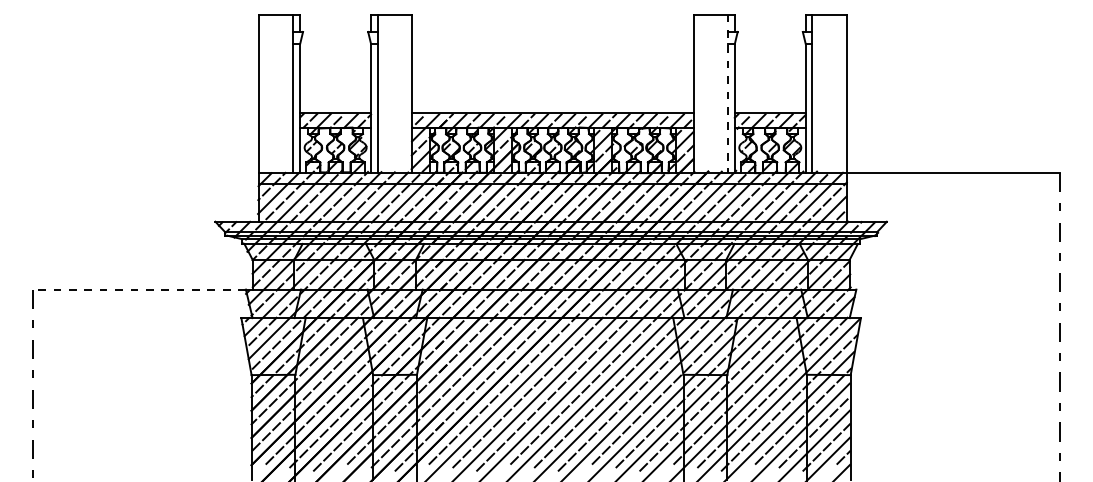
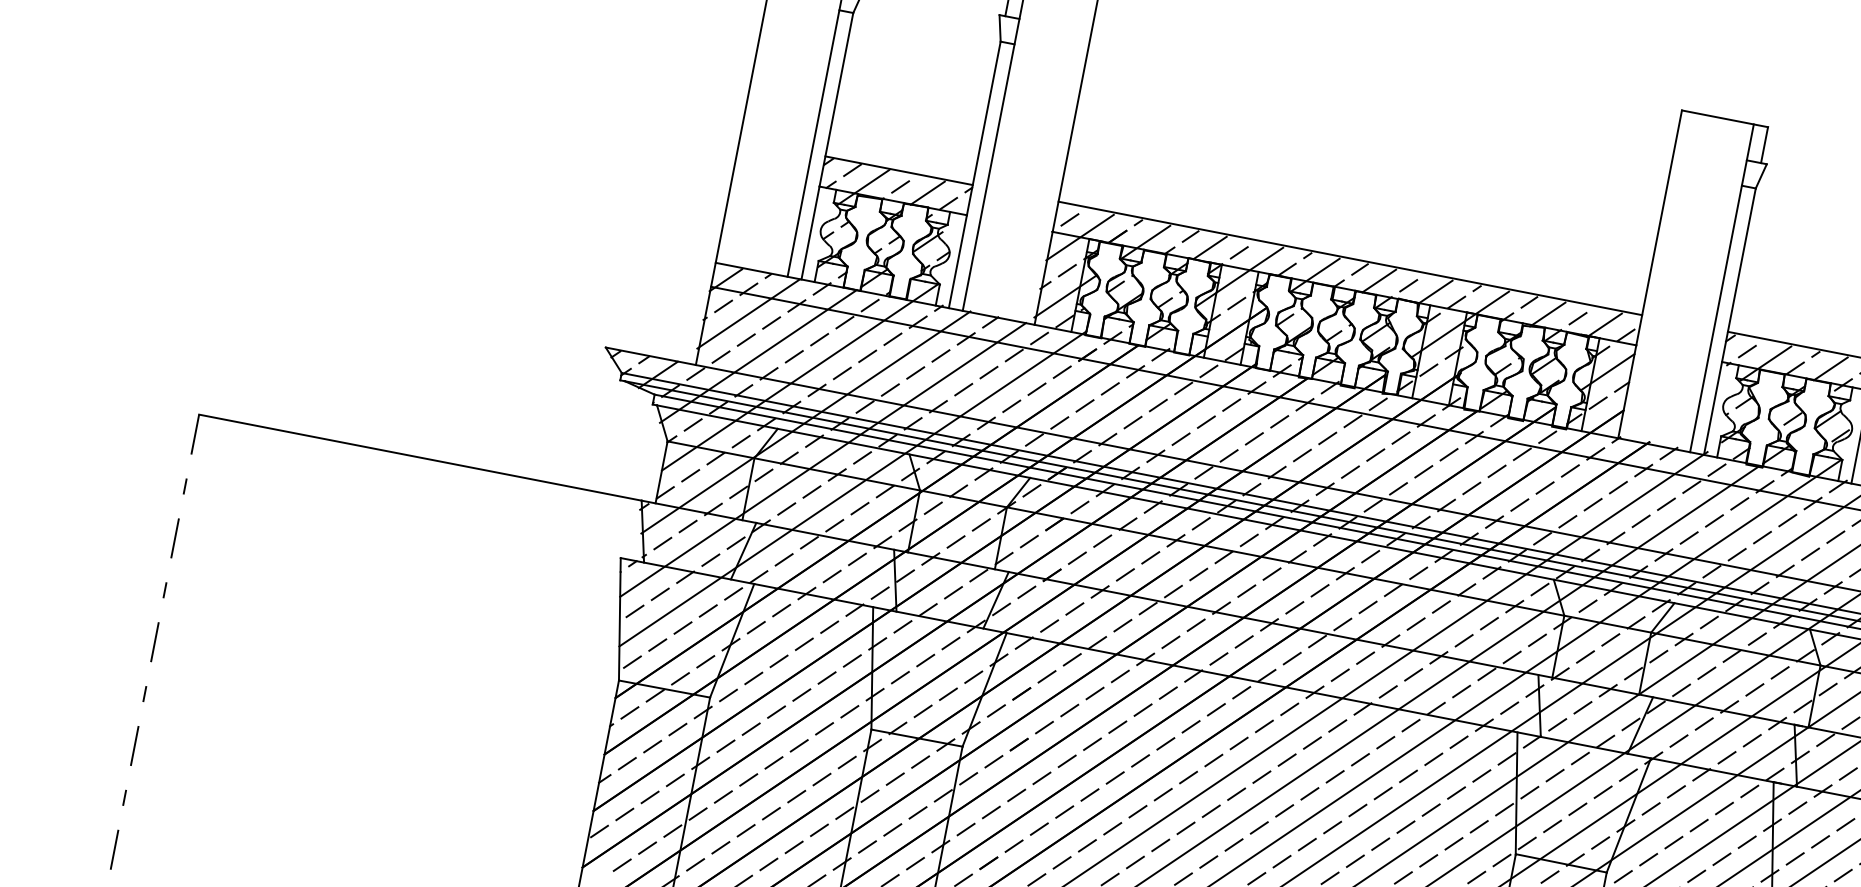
line: (728, 93) -> (1722, 288), dashed -> solid
line: (139, 289) -> (420, 457), dashed -> solid

